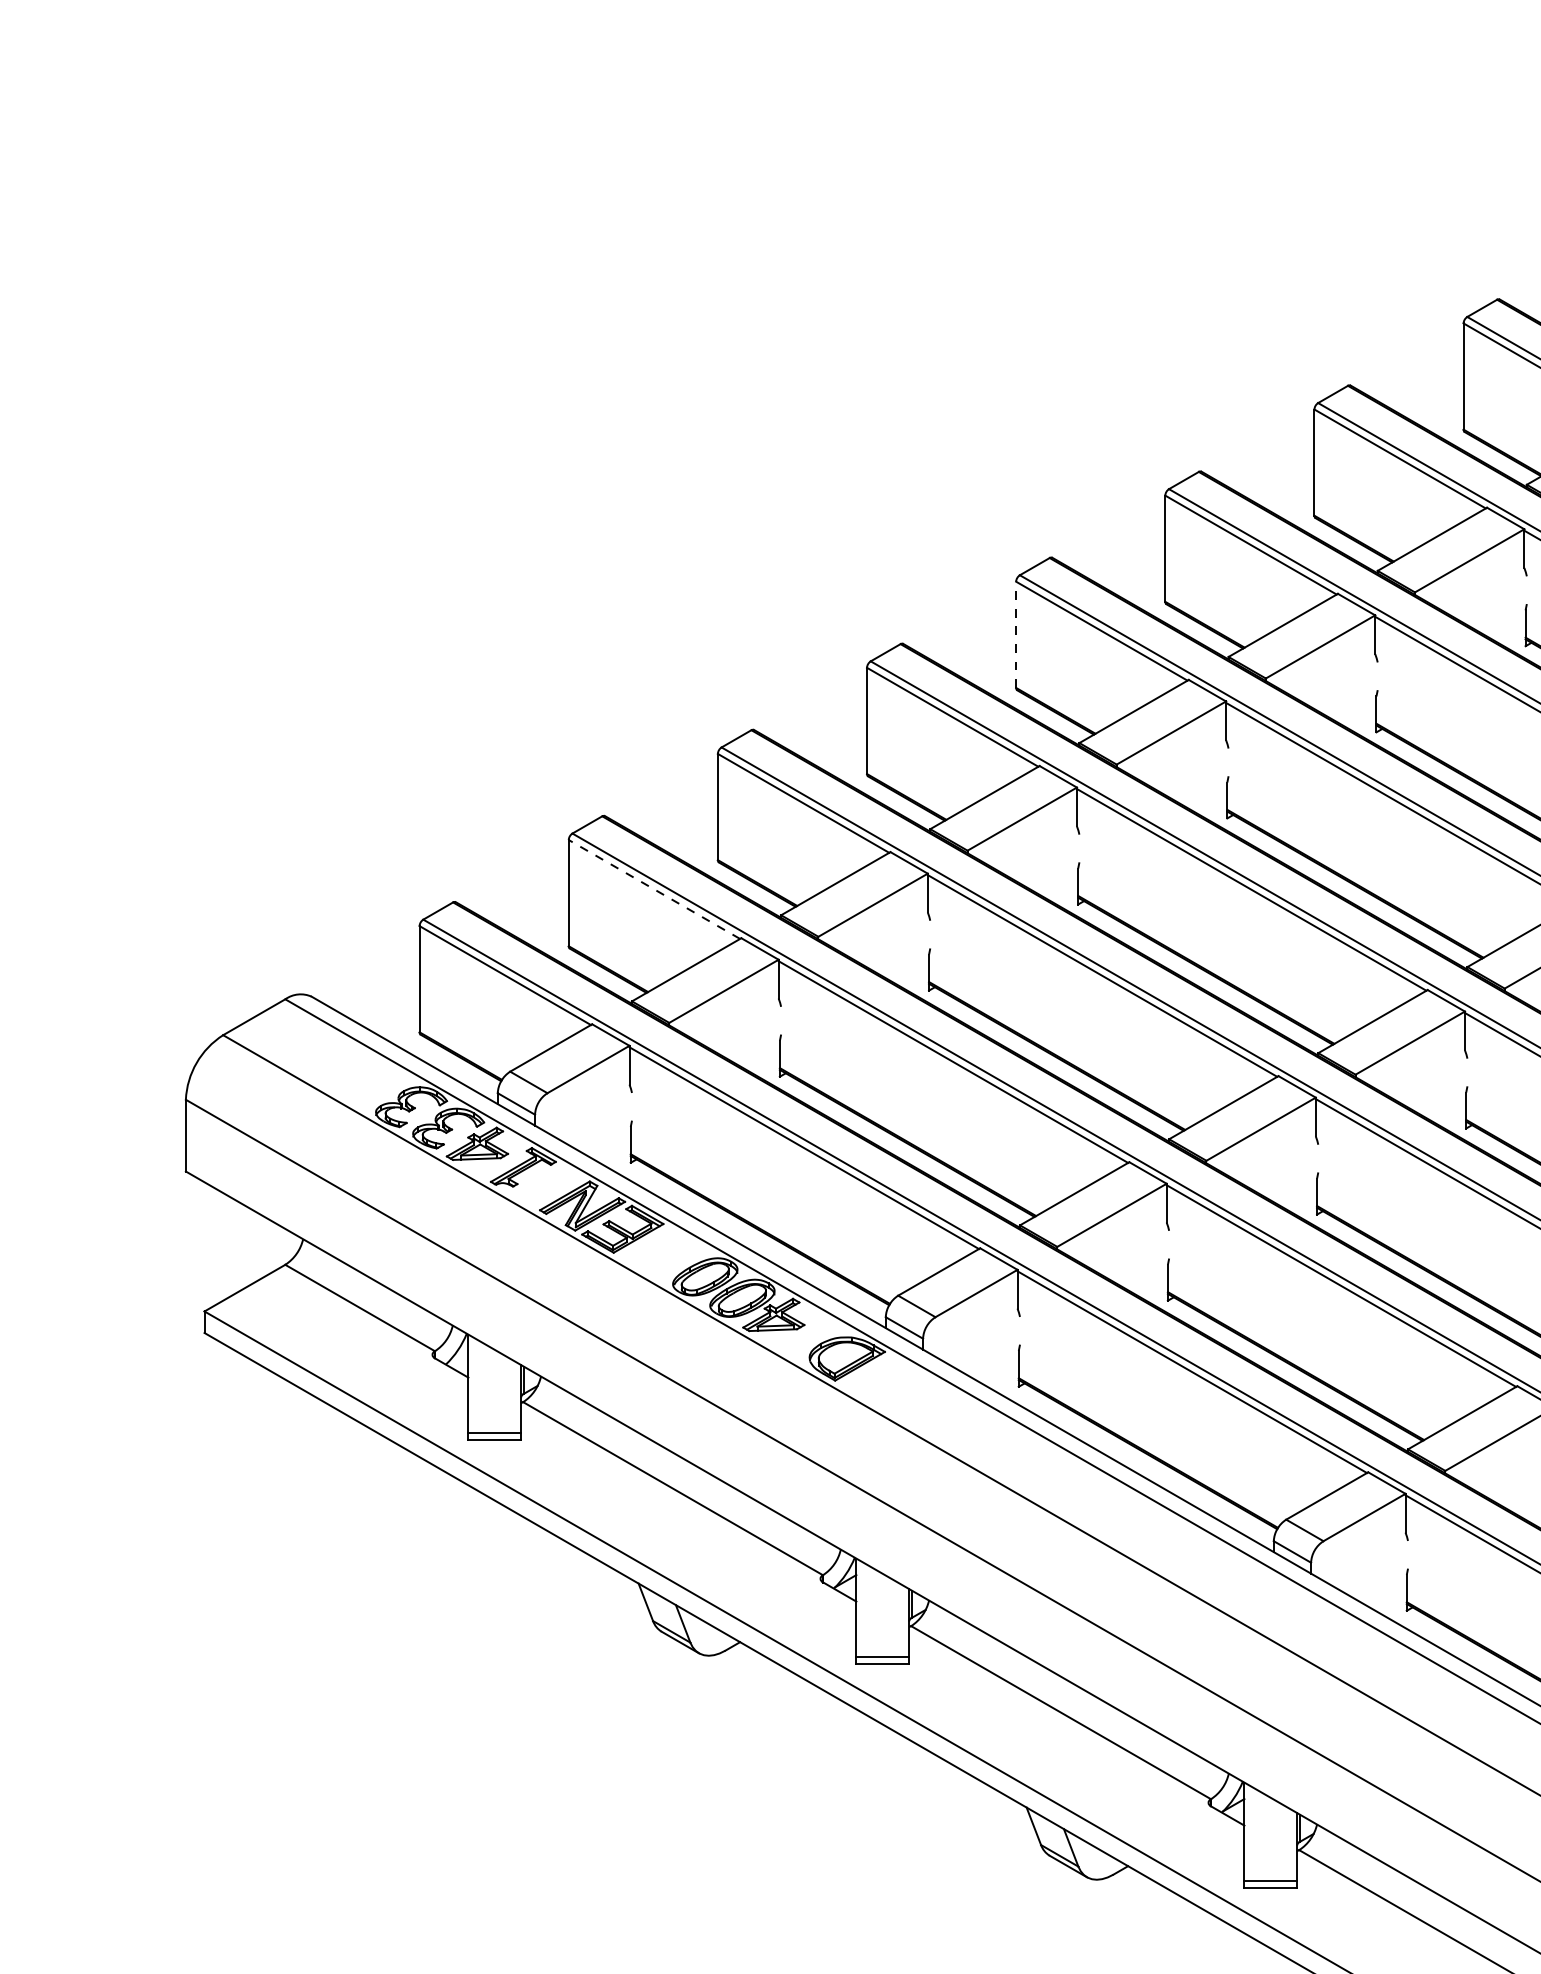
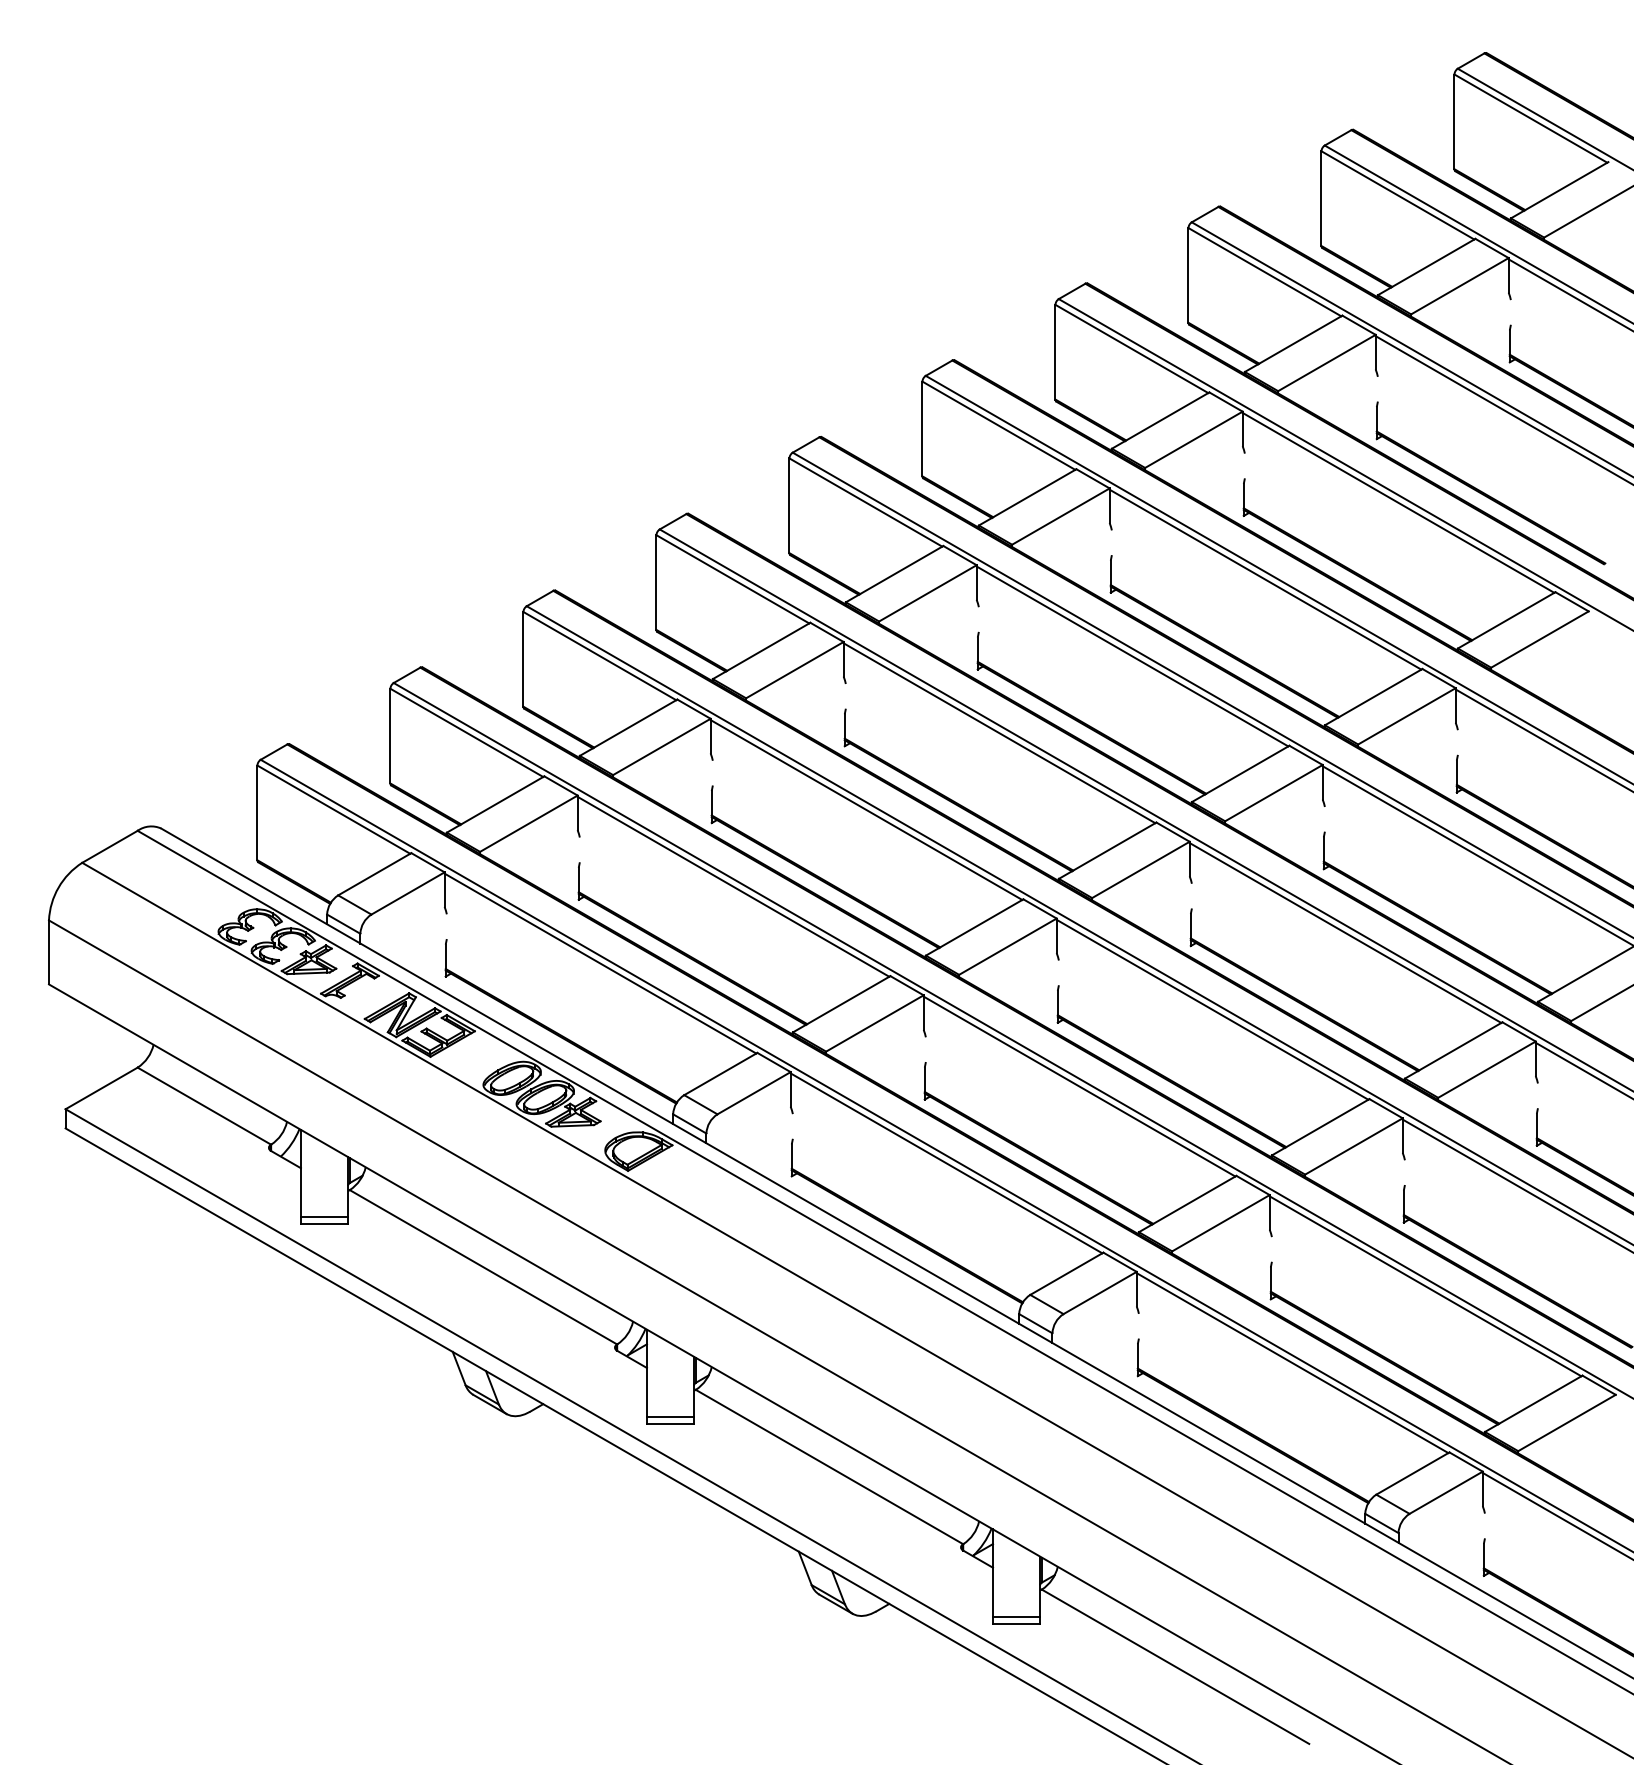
line: (1016, 634) -> (789, 505), dashed -> solid
line: (654, 889) -> (466, 732), dashed -> solid

